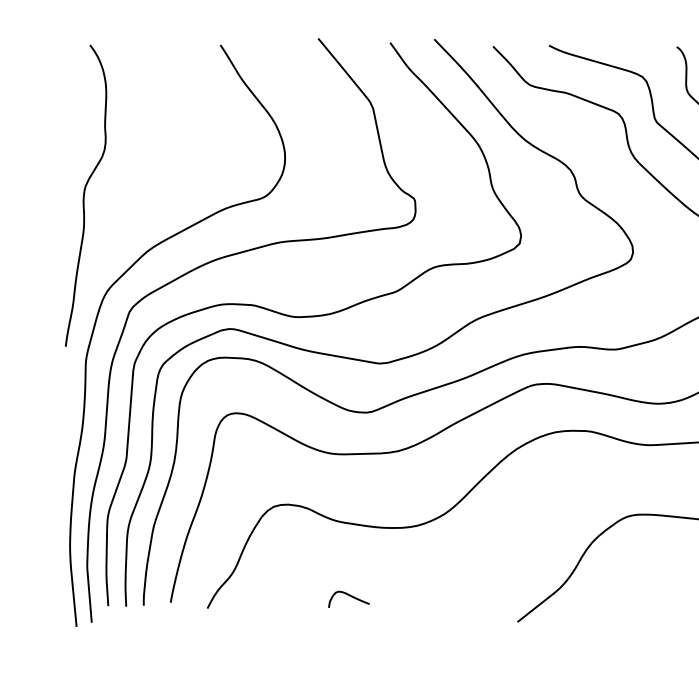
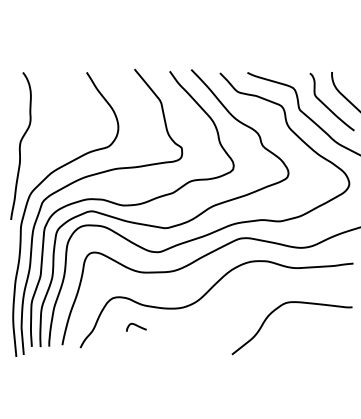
curve: (348, 597) -> (136, 326), moved

